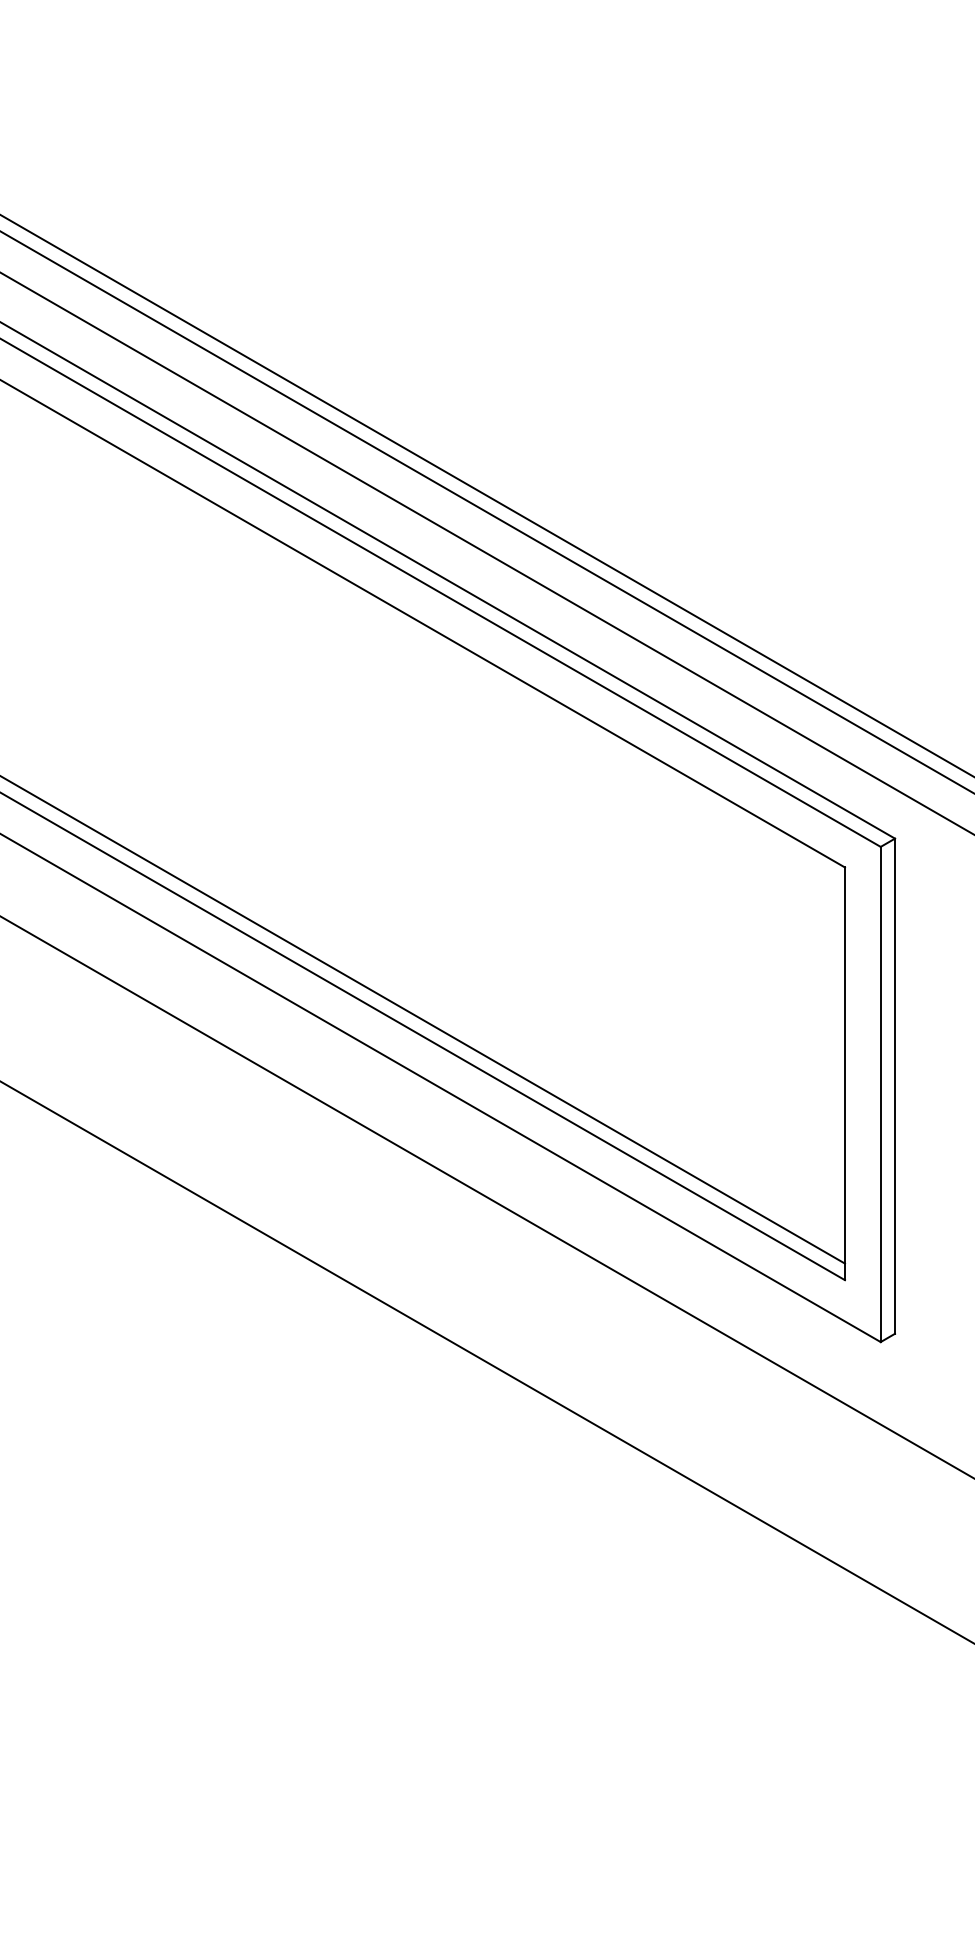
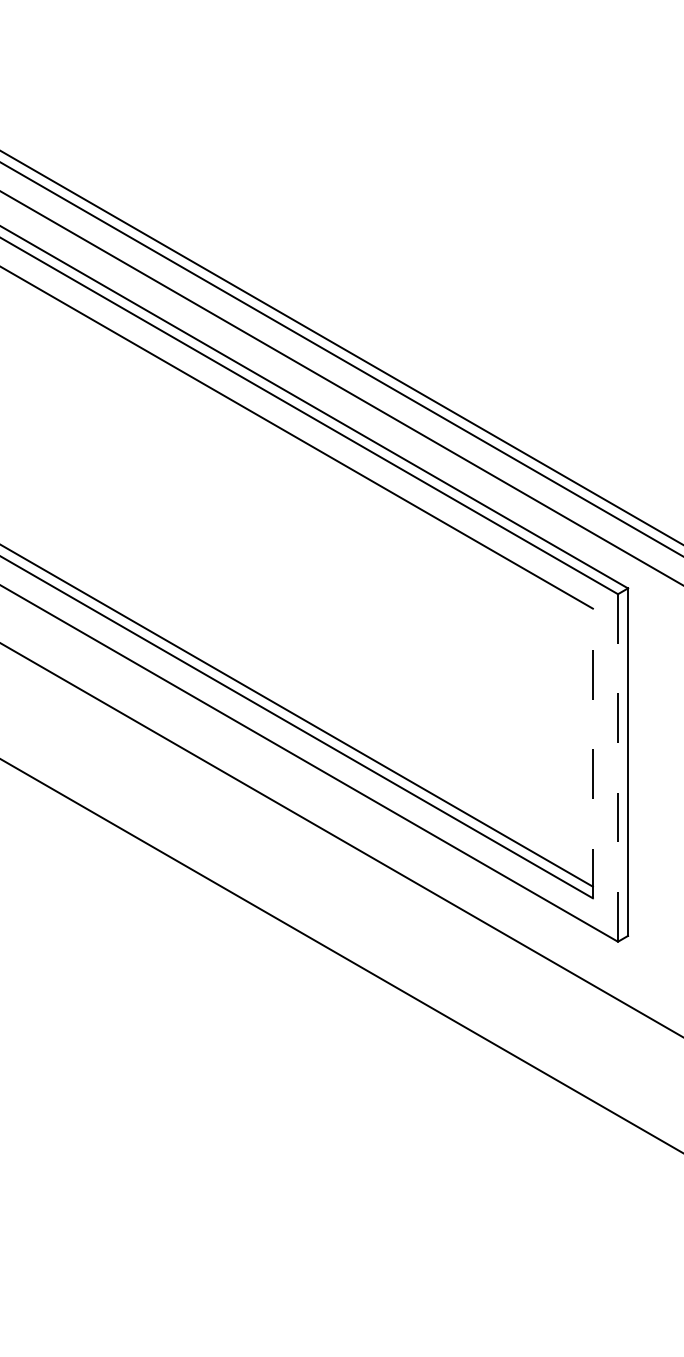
line: (845, 1073) -> (593, 753), solid -> dashed
line: (880, 1094) -> (617, 767), solid -> dashed

